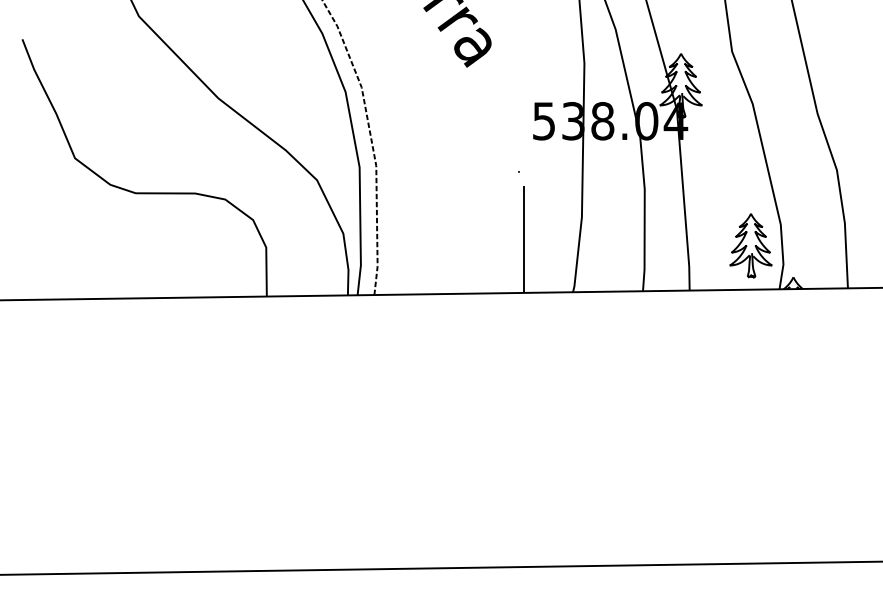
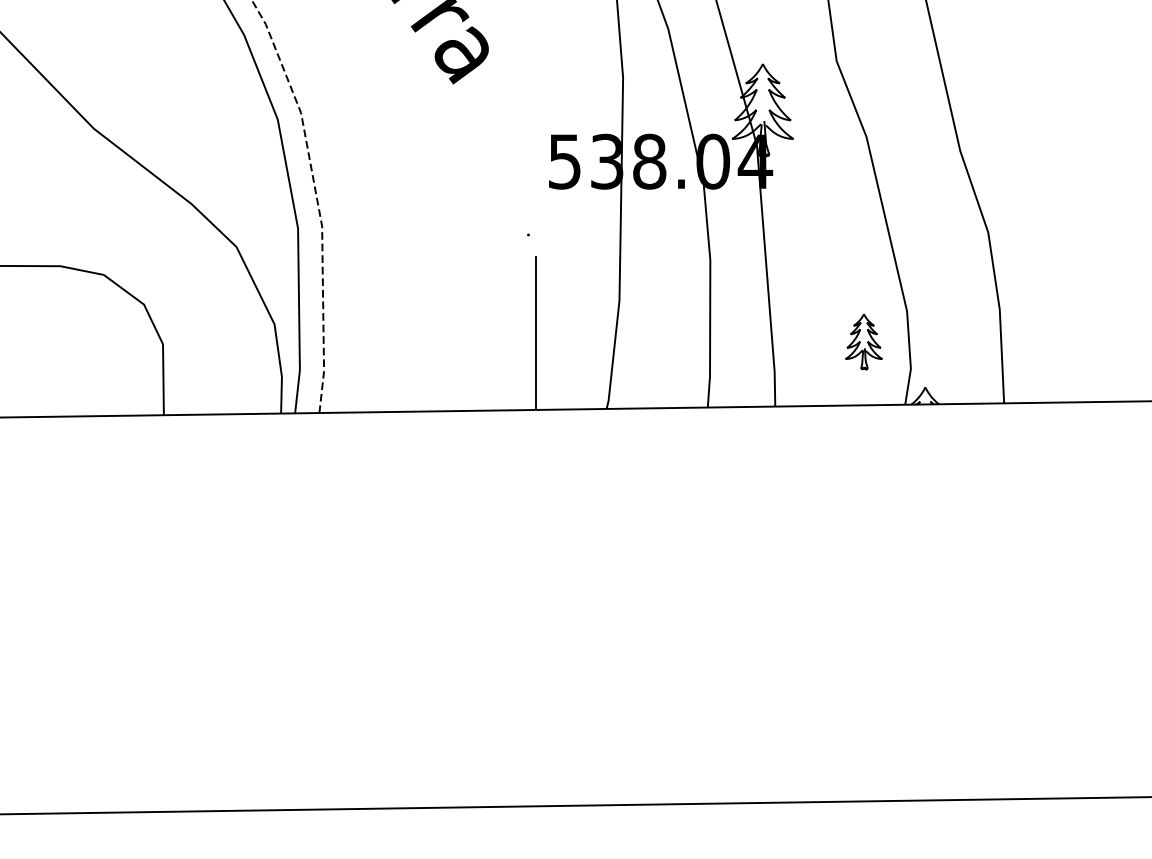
part: (750, 245) -> (863, 341), size x0.6

